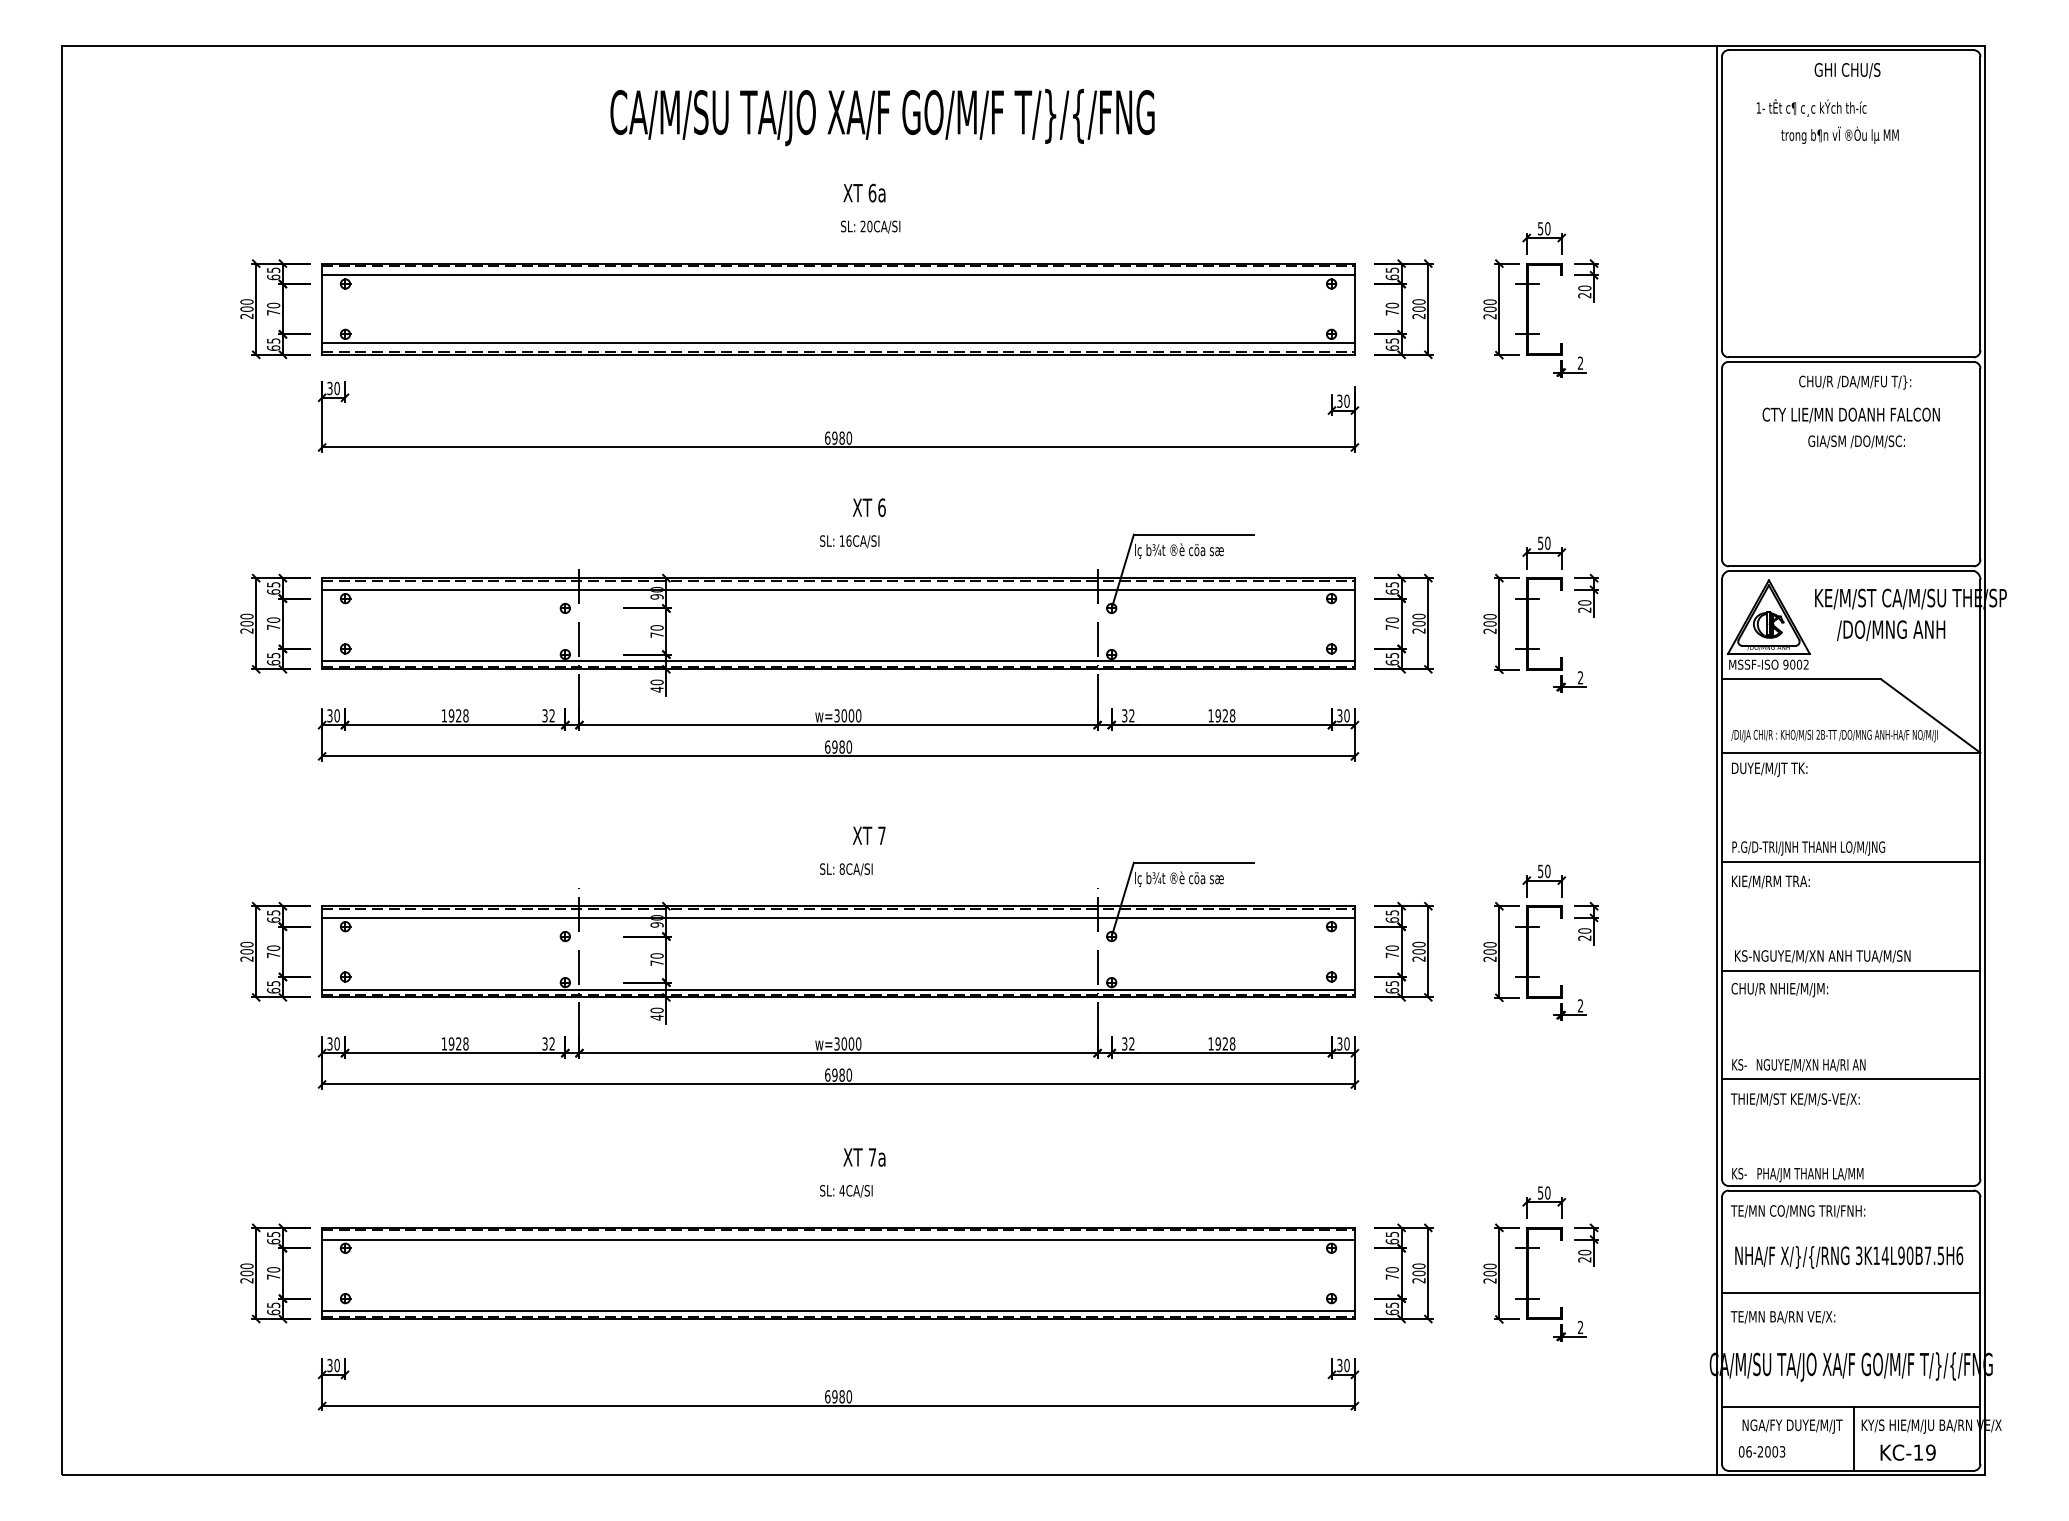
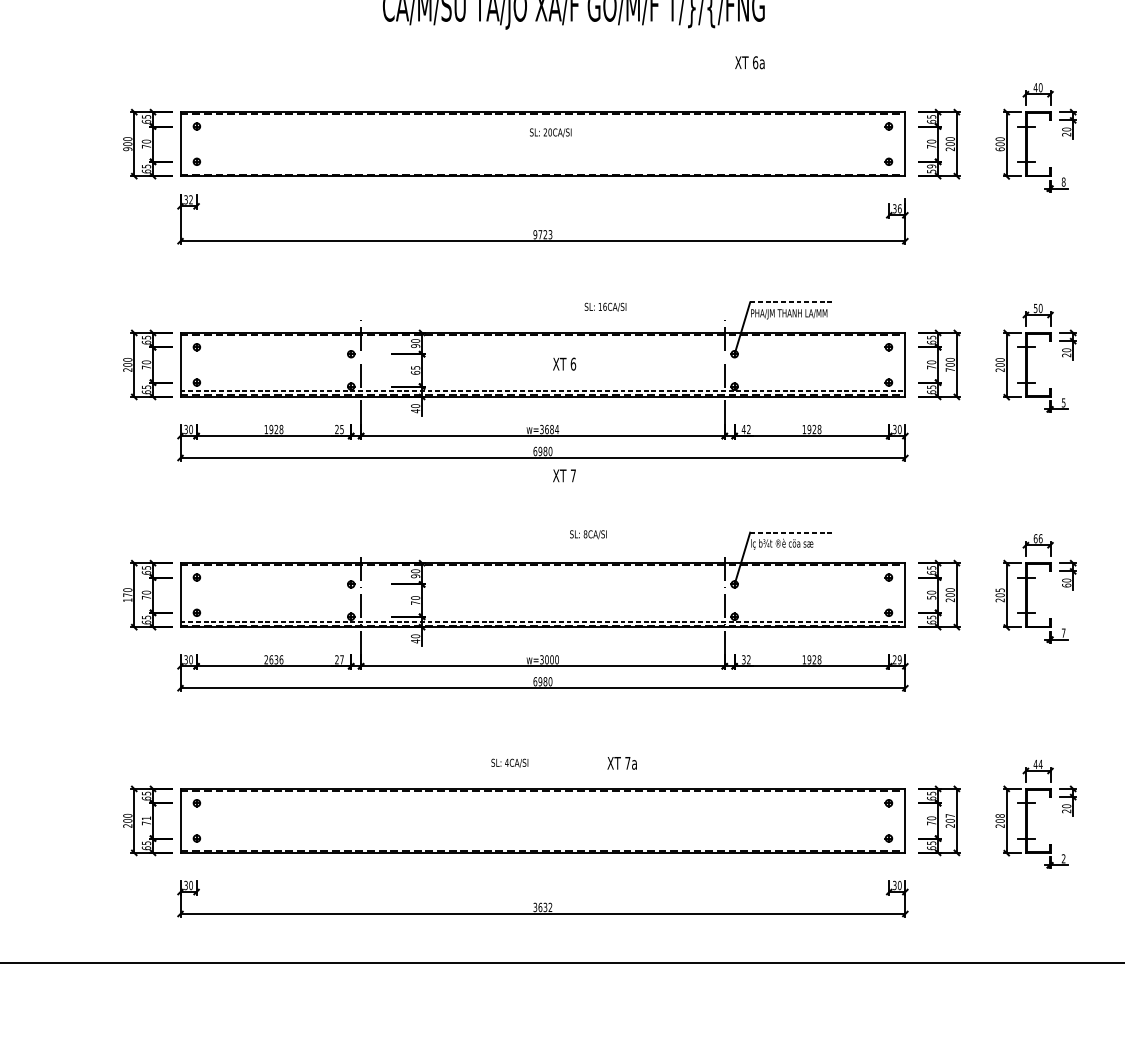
text: (864, 192) -> (749, 62), moved
text: (870, 226) -> (550, 132), moved
text: (1540, 228) -> (1035, 87), 50 -> 40
line: (838, 275) -> (542, 120), removed
text: (246, 316) -> (127, 149), 200 -> 900
text: (1489, 316) -> (999, 149), 200 -> 600
line: (838, 343) -> (542, 168), removed
text: (1392, 344) -> (931, 168), 65 -> 59
text: (1580, 362) -> (1063, 181), 2 -> 8
text: (336, 388) -> (190, 199), 30 -> 32
text: (1346, 400) -> (899, 208), 30 -> 36
text: (838, 437) -> (542, 234), 6980 -> 9723
text: (868, 507) -> (563, 364), moved
line: (1194, 534) -> (792, 302), solid -> dashed
text: (849, 541) -> (605, 307), moved
text: (1189, 550) -> (789, 313), lç b¾t ®è cöa sæ -> PHA/JM THANH LA/MM
line: (838, 589) -> (542, 340), removed
text: (1418, 630) -> (949, 369), 200 -> 700
text: (656, 631) -> (415, 370), 70 -> 65
line: (839, 661) -> (543, 391), solid -> dashed
text: (1580, 677) -> (1063, 402), 2 -> 5
text: (548, 715) -> (339, 429), 32 -> 25
text: (851, 715) -> (552, 429), w=3000 -> w=3684
text: (1124, 715) -> (743, 429), 32 -> 42
text: (868, 835) -> (563, 475), moved
line: (1194, 862) -> (792, 532), solid -> dashed
text: (846, 869) -> (588, 534), moved
text: (1543, 871) -> (1037, 538), 50 -> 66
line: (838, 917) -> (542, 571), removed
text: (1584, 937) -> (1066, 585), 20 -> 60
text: (1489, 944) -> (999, 590), 200 -> 205
text: (246, 955) -> (127, 597), 200 -> 170
text: (1392, 955) -> (931, 597), 70 -> 50
line: (839, 989) -> (543, 621), solid -> dashed
text: (1580, 1005) -> (1063, 632), 2 -> 7
text: (454, 1043) -> (273, 659), 1928 -> 2636
text: (548, 1043) -> (339, 659), 32 -> 27
text: (1343, 1043) -> (897, 659), 30 -> 29
text: (864, 1157) -> (622, 763), moved
text: (846, 1191) -> (509, 763), moved
text: (1543, 1192) -> (1037, 764), 50 -> 44
line: (838, 1239) -> (542, 797), removed
text: (1418, 1265) -> (949, 815), 200 -> 207
text: (1489, 1266) -> (999, 816), 200 -> 208
text: (273, 1269) -> (146, 818), 70 -> 71
line: (838, 1311) -> (542, 847), removed
text: (838, 1396) -> (542, 907), 6980 -> 3632

